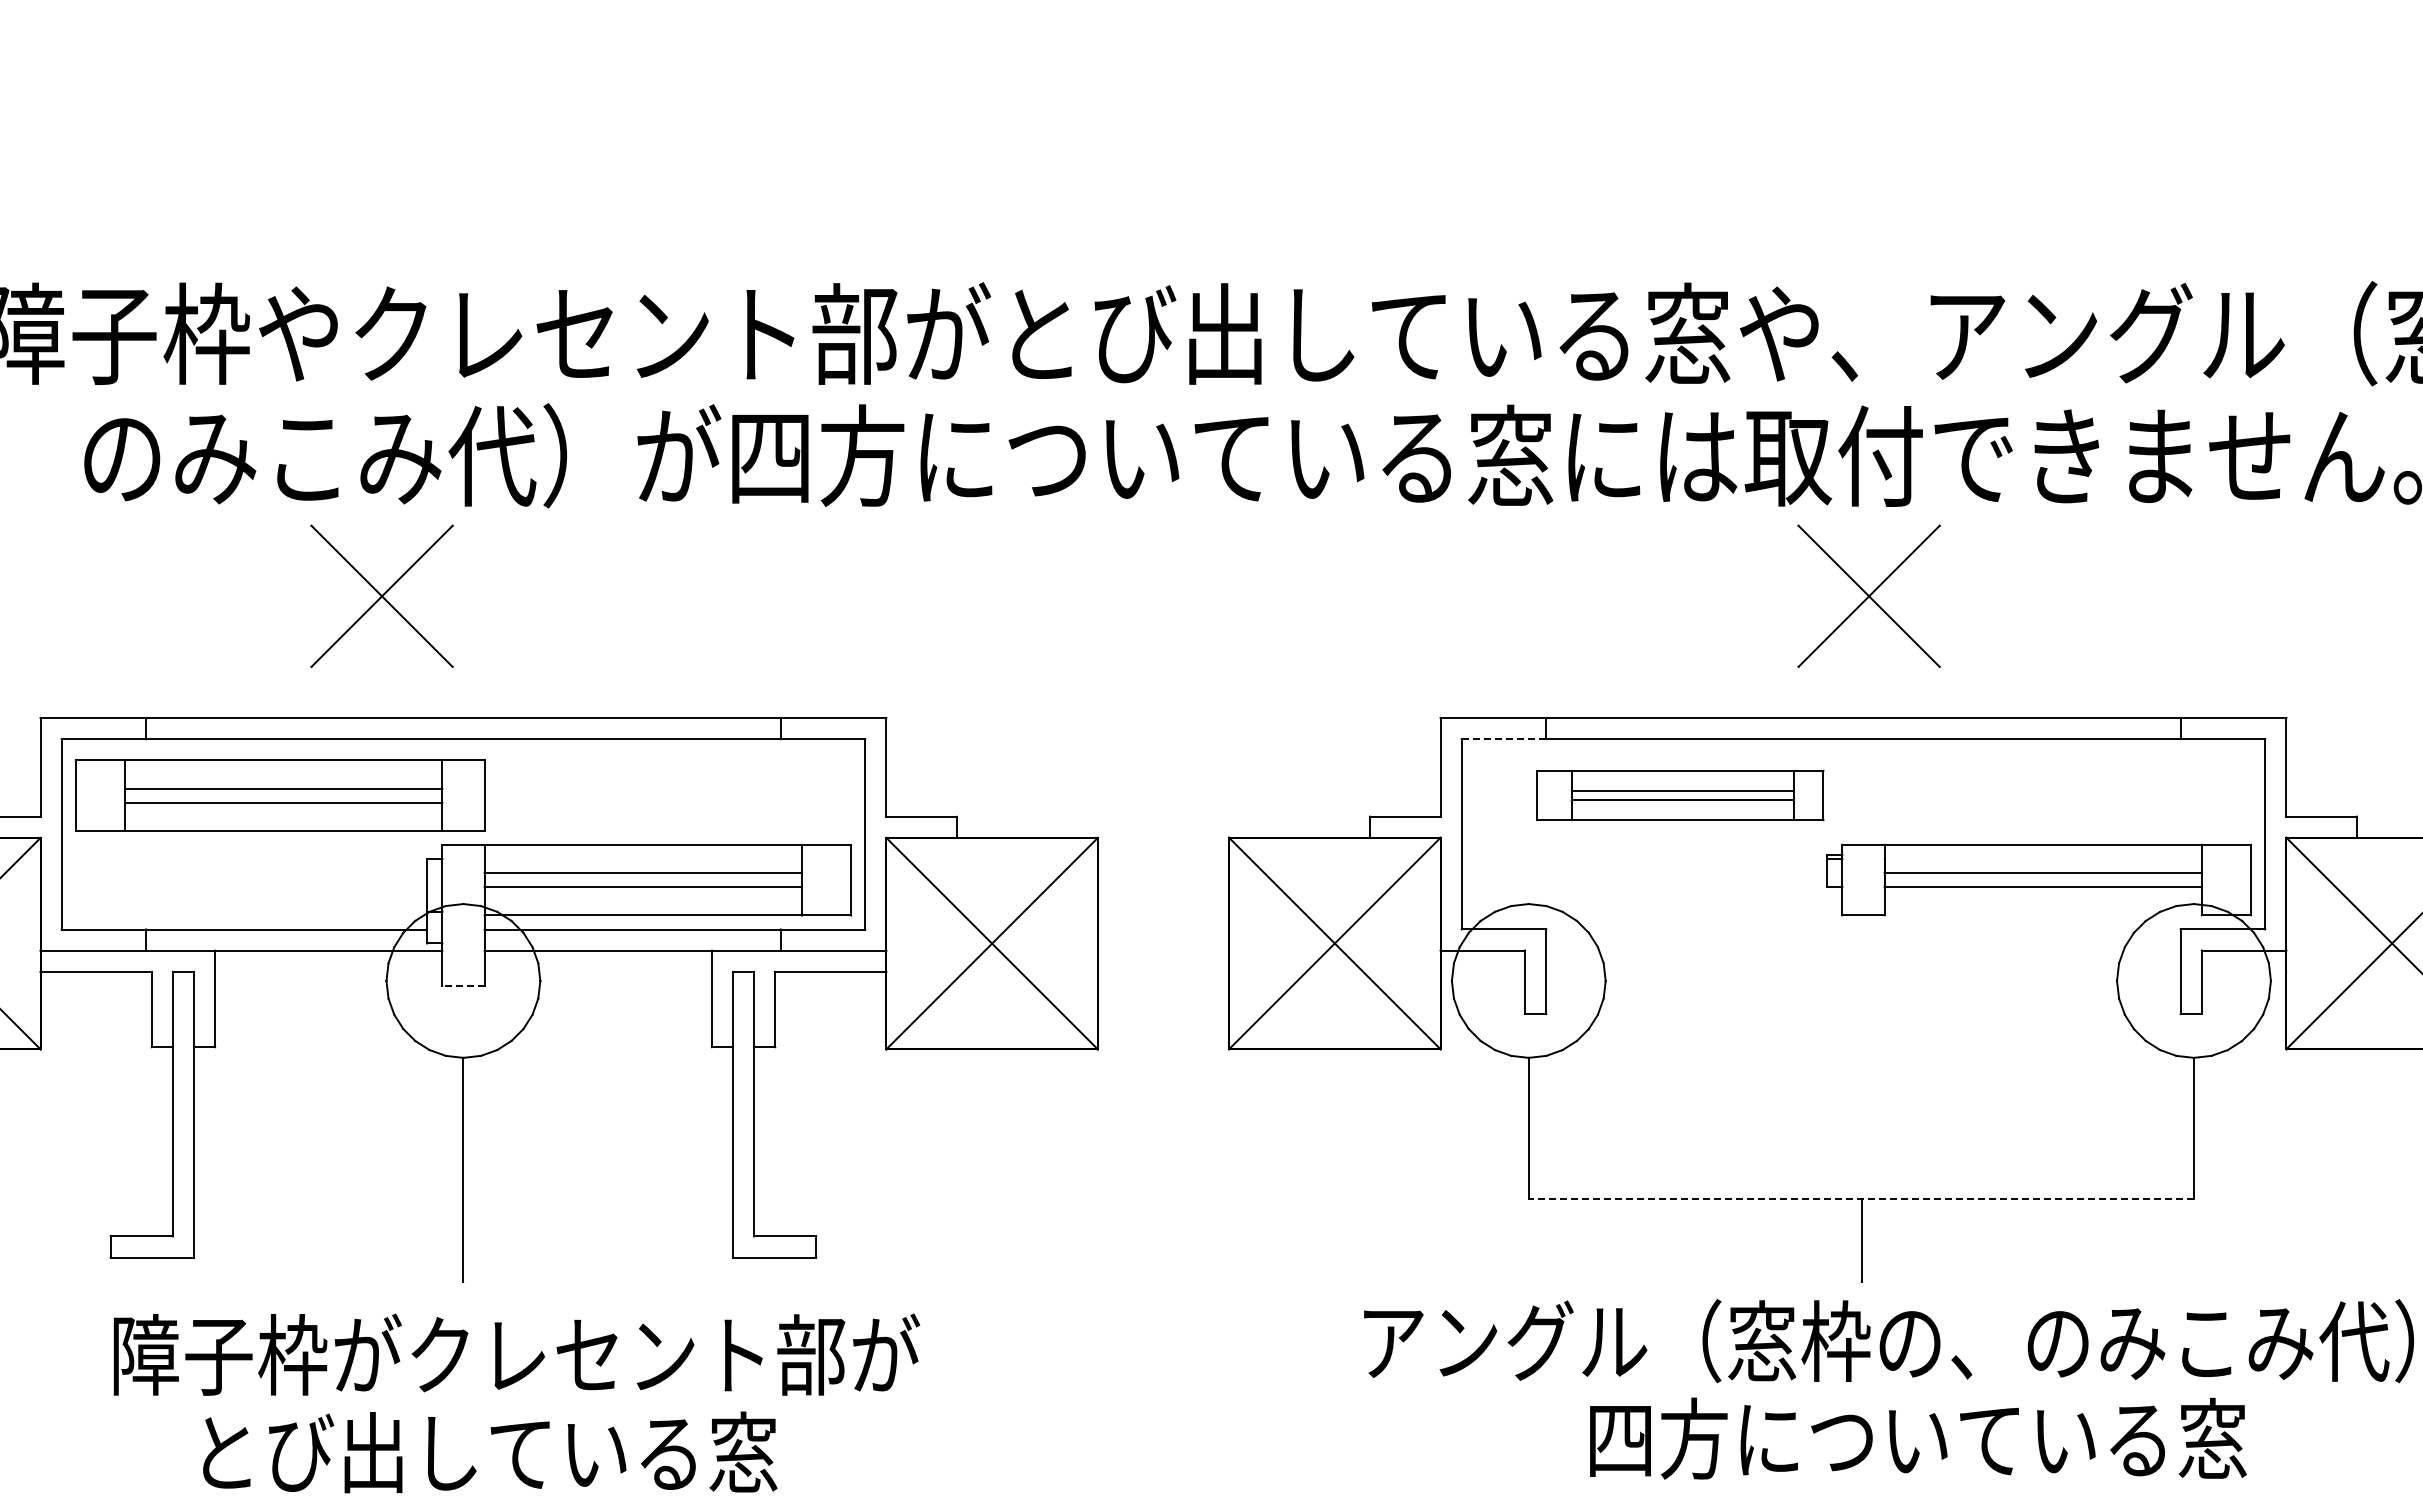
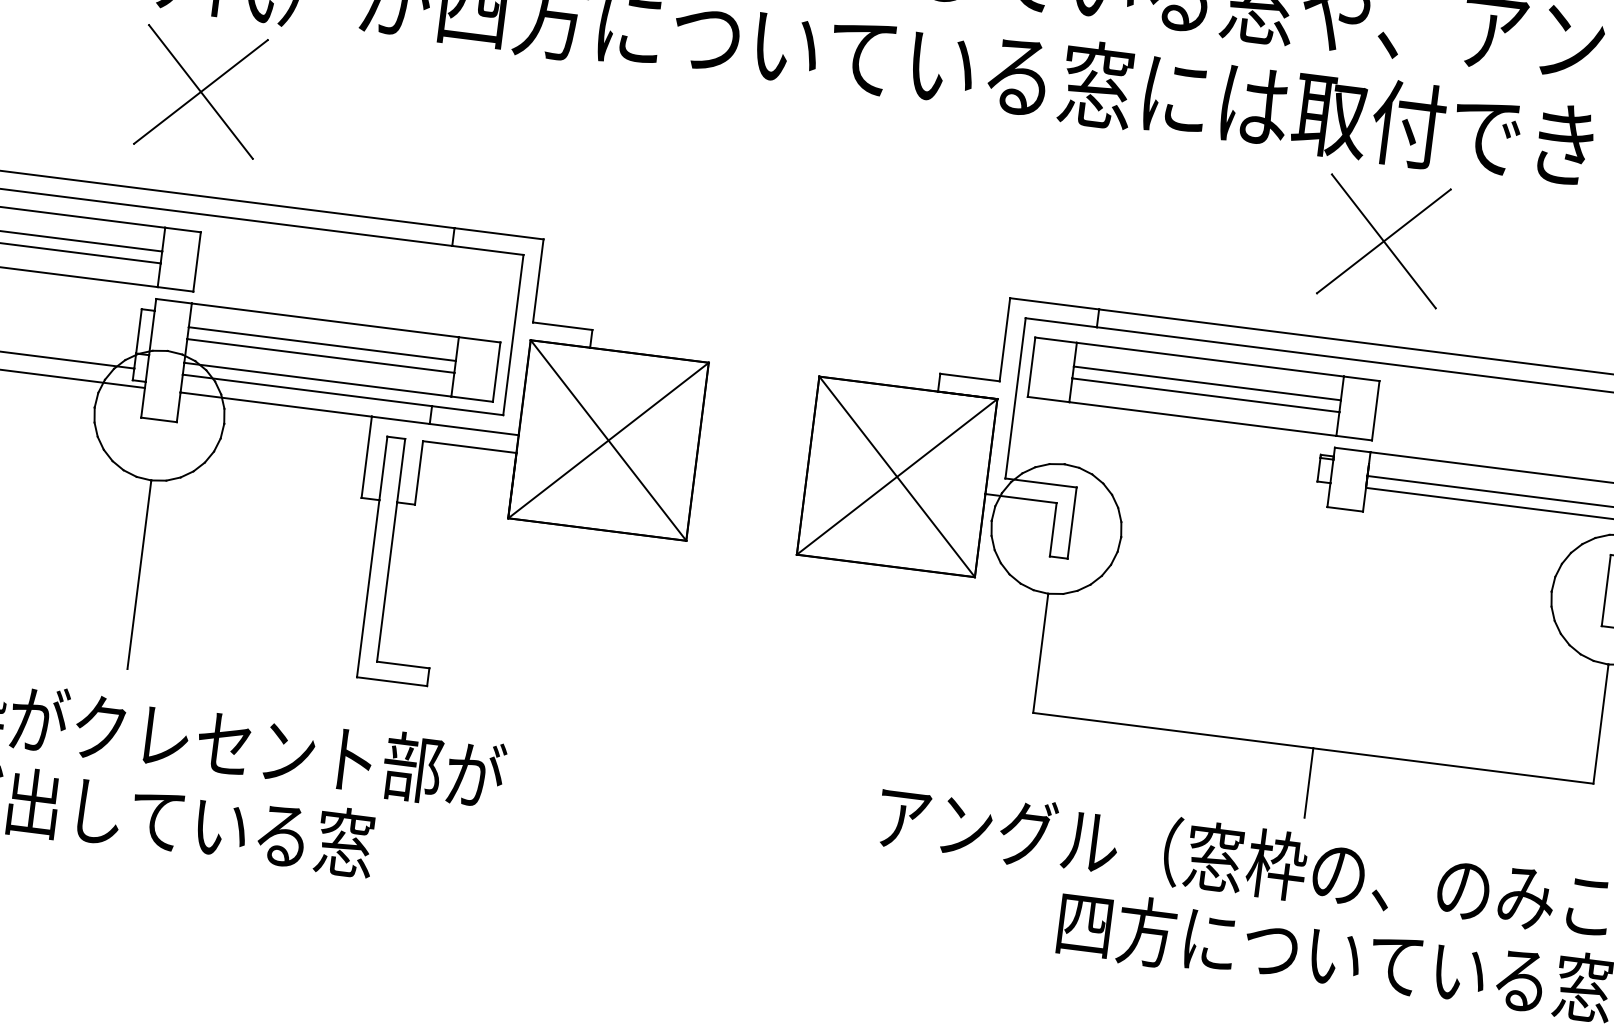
part: (381, 595) -> (200, 91), moved
line: (1504, 739) -> (1061, 323), dashed -> solid
part: (1680, 795) -> (1203, 389), size x1.43
line: (463, 985) -> (159, 419), dashed -> solid
line: (1861, 1199) -> (1313, 748), dashed -> solid

